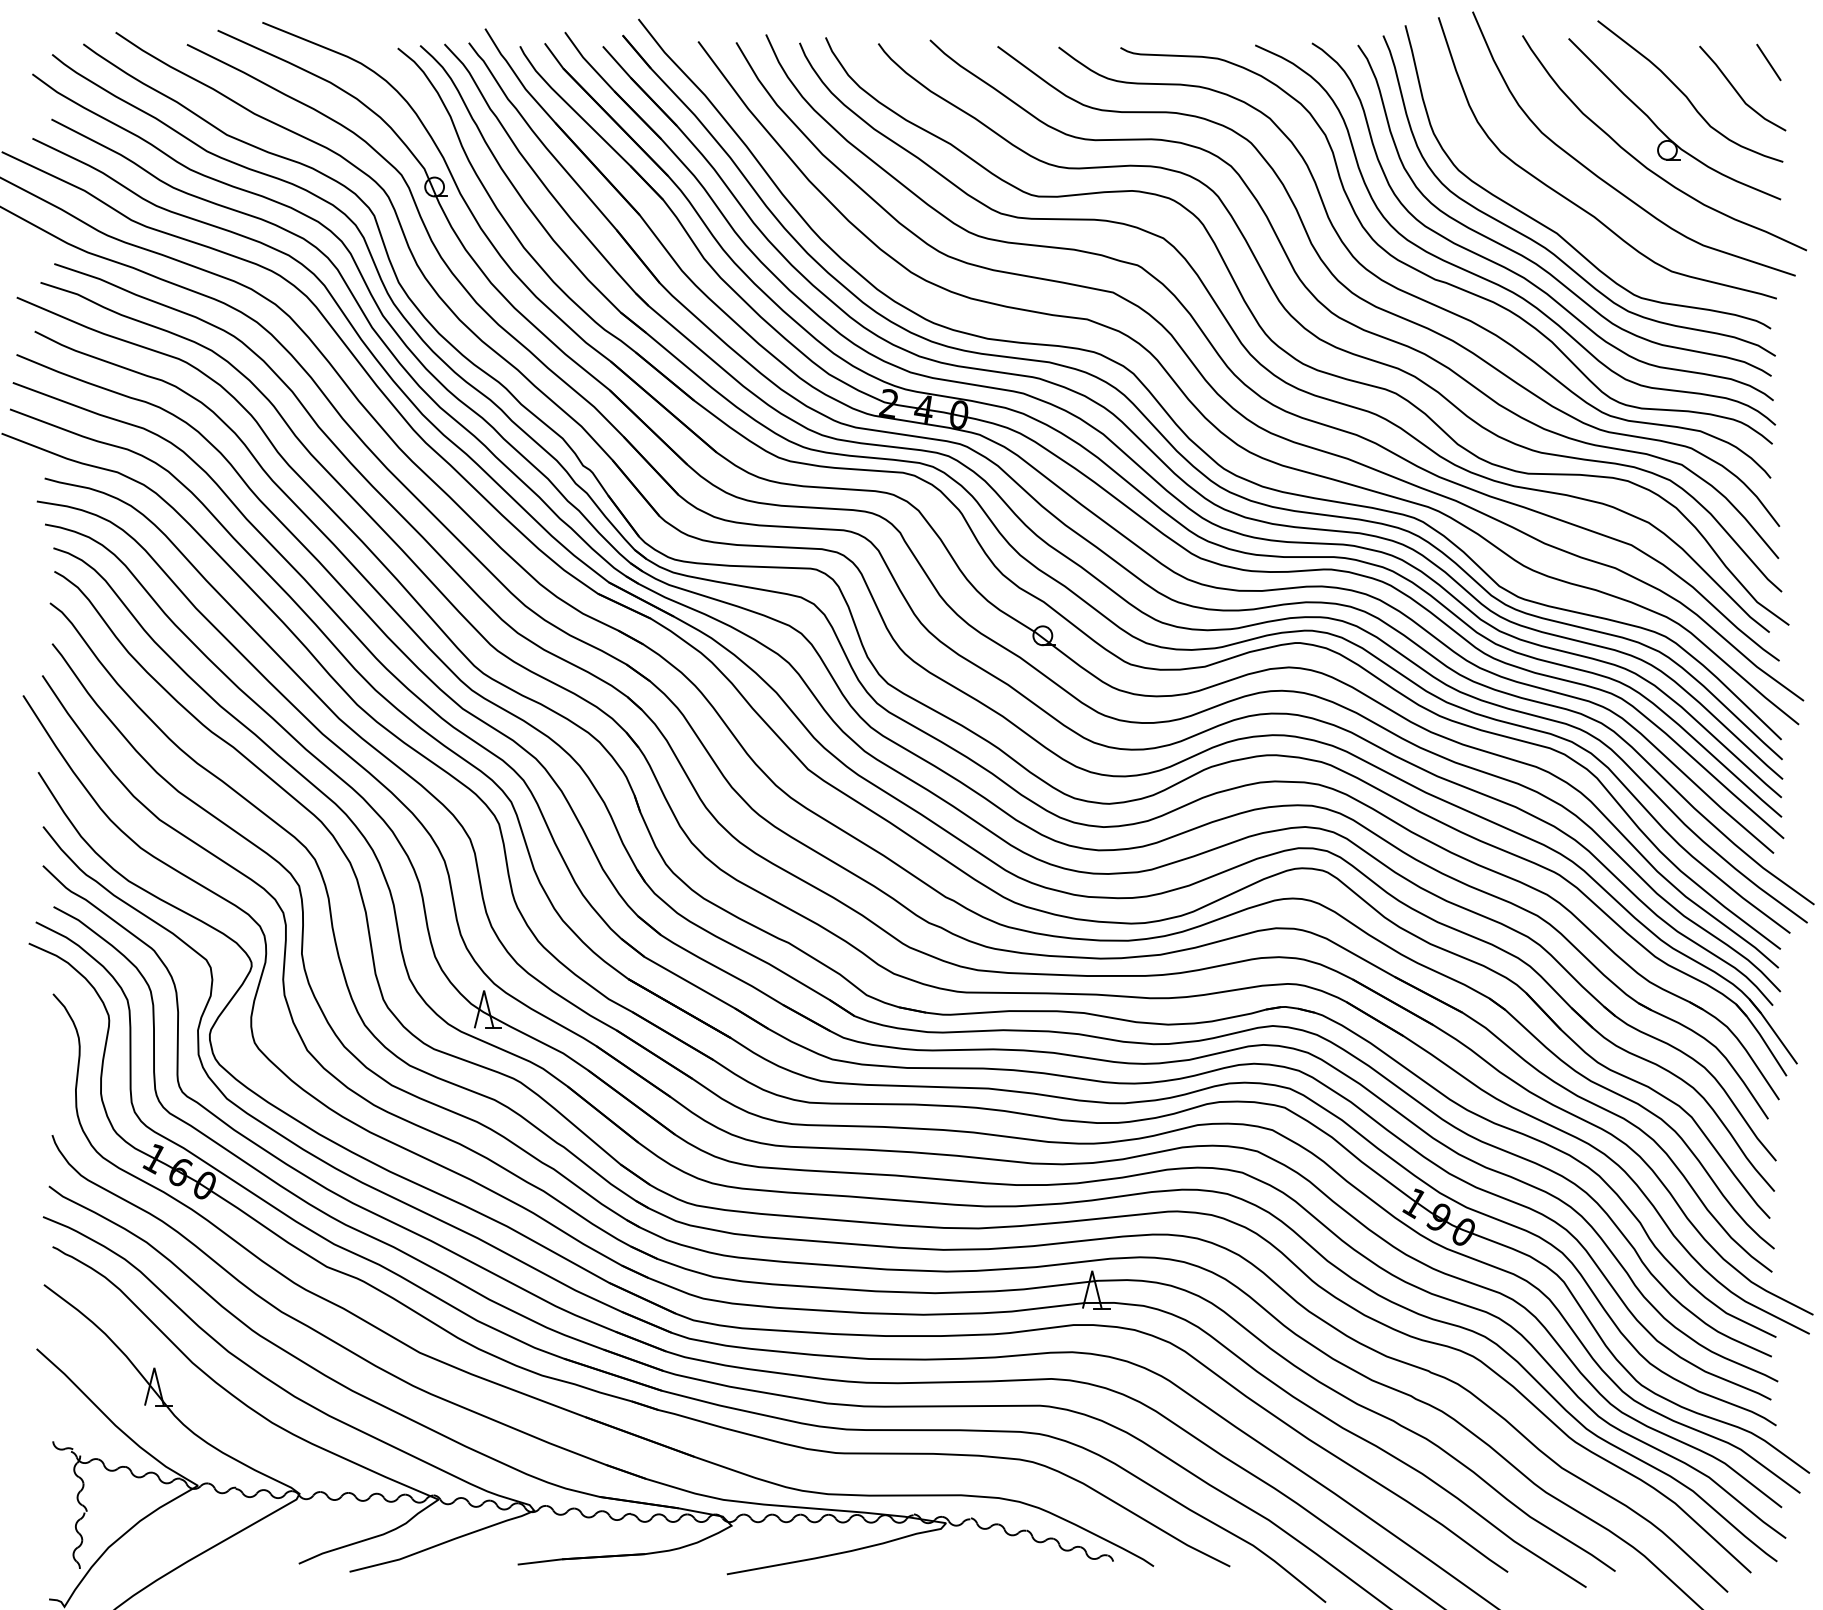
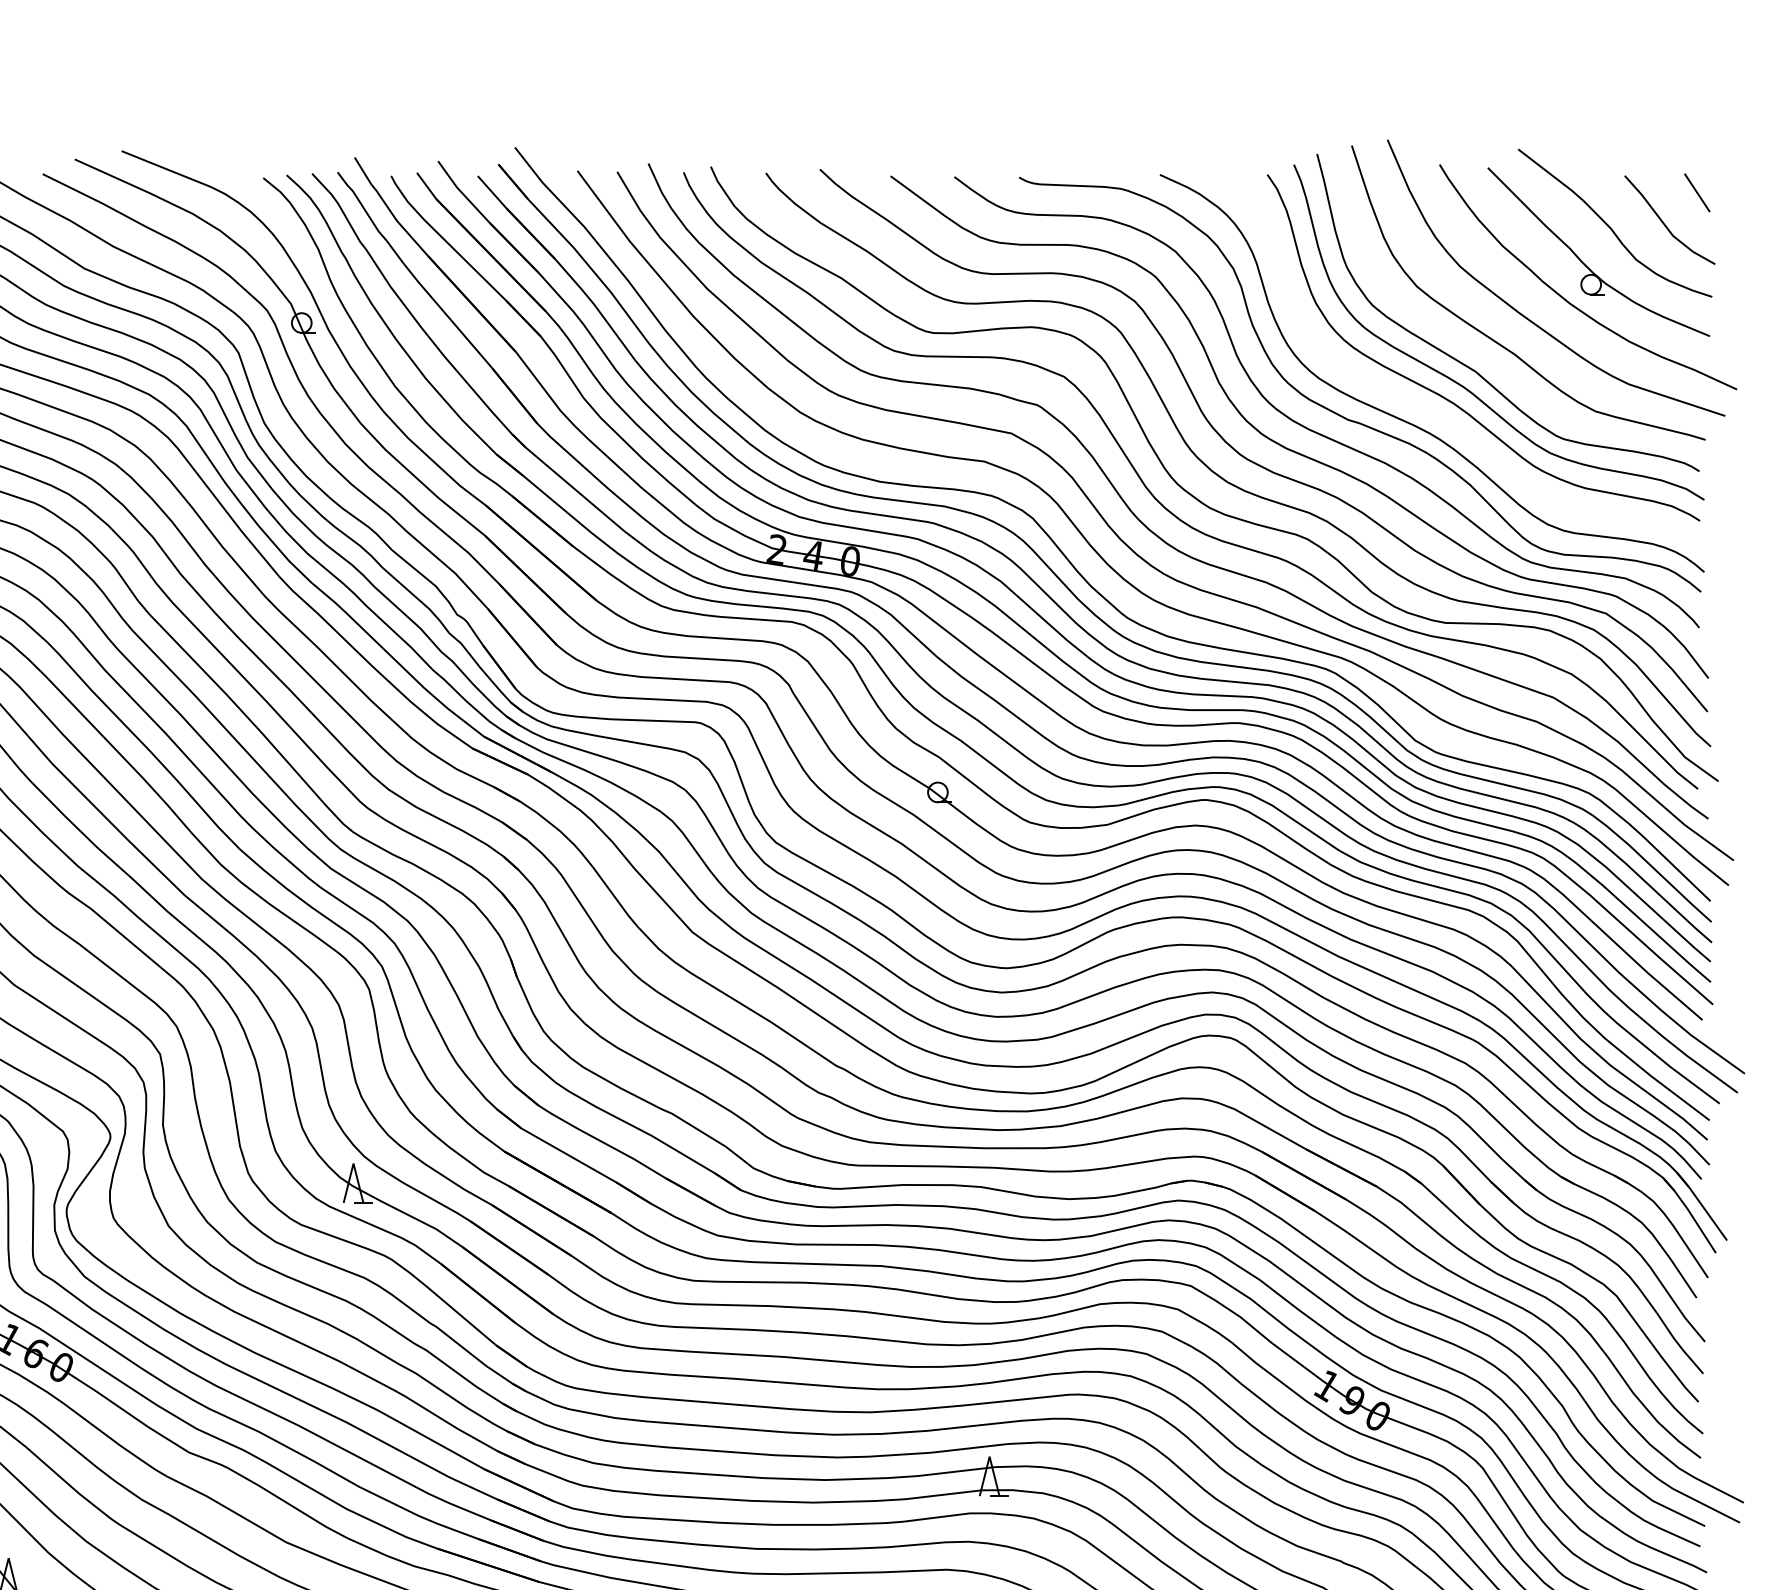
curve: (1516, 272) -> (1433, 412), removed

